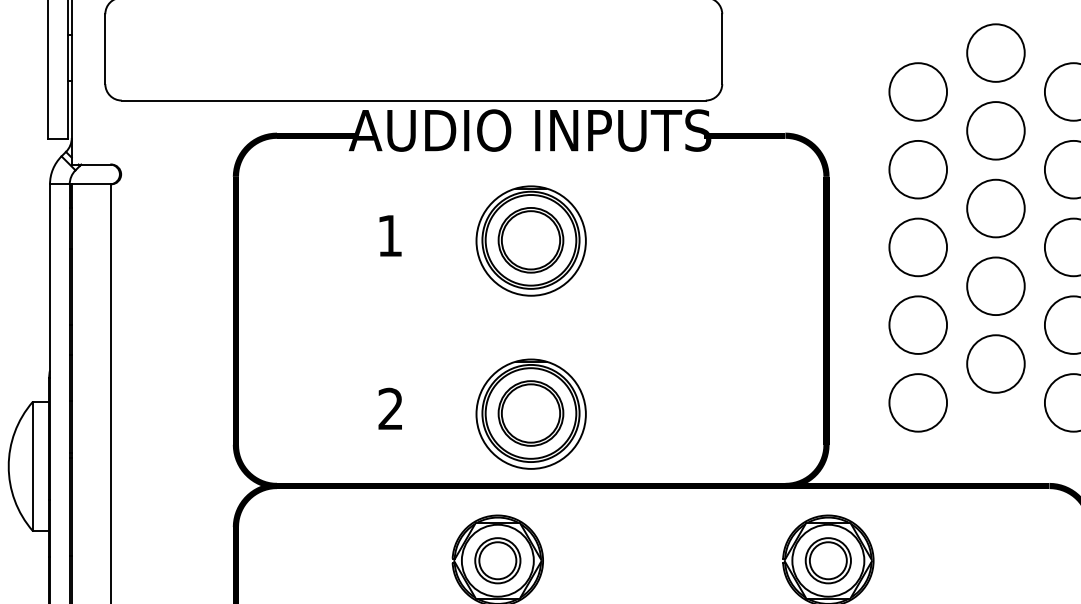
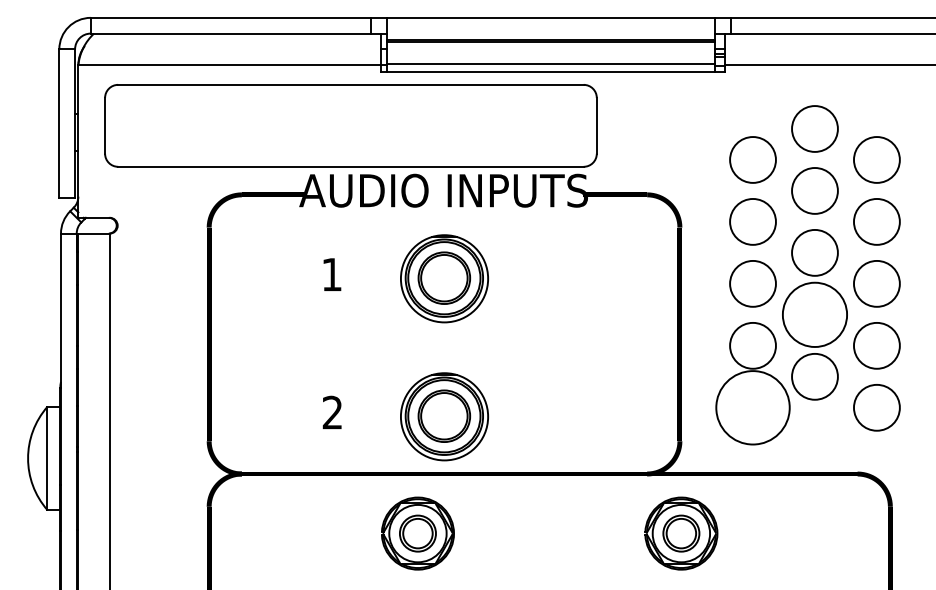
circle: (995, 285) -> (814, 314), size x1.4
circle: (917, 402) -> (752, 407), size x1.6

